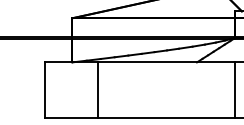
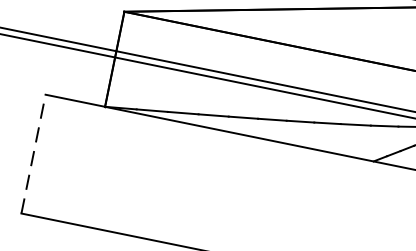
line: (44, 89) -> (33, 152), solid -> dashed
line: (98, 89) -> (149, 176), removed

